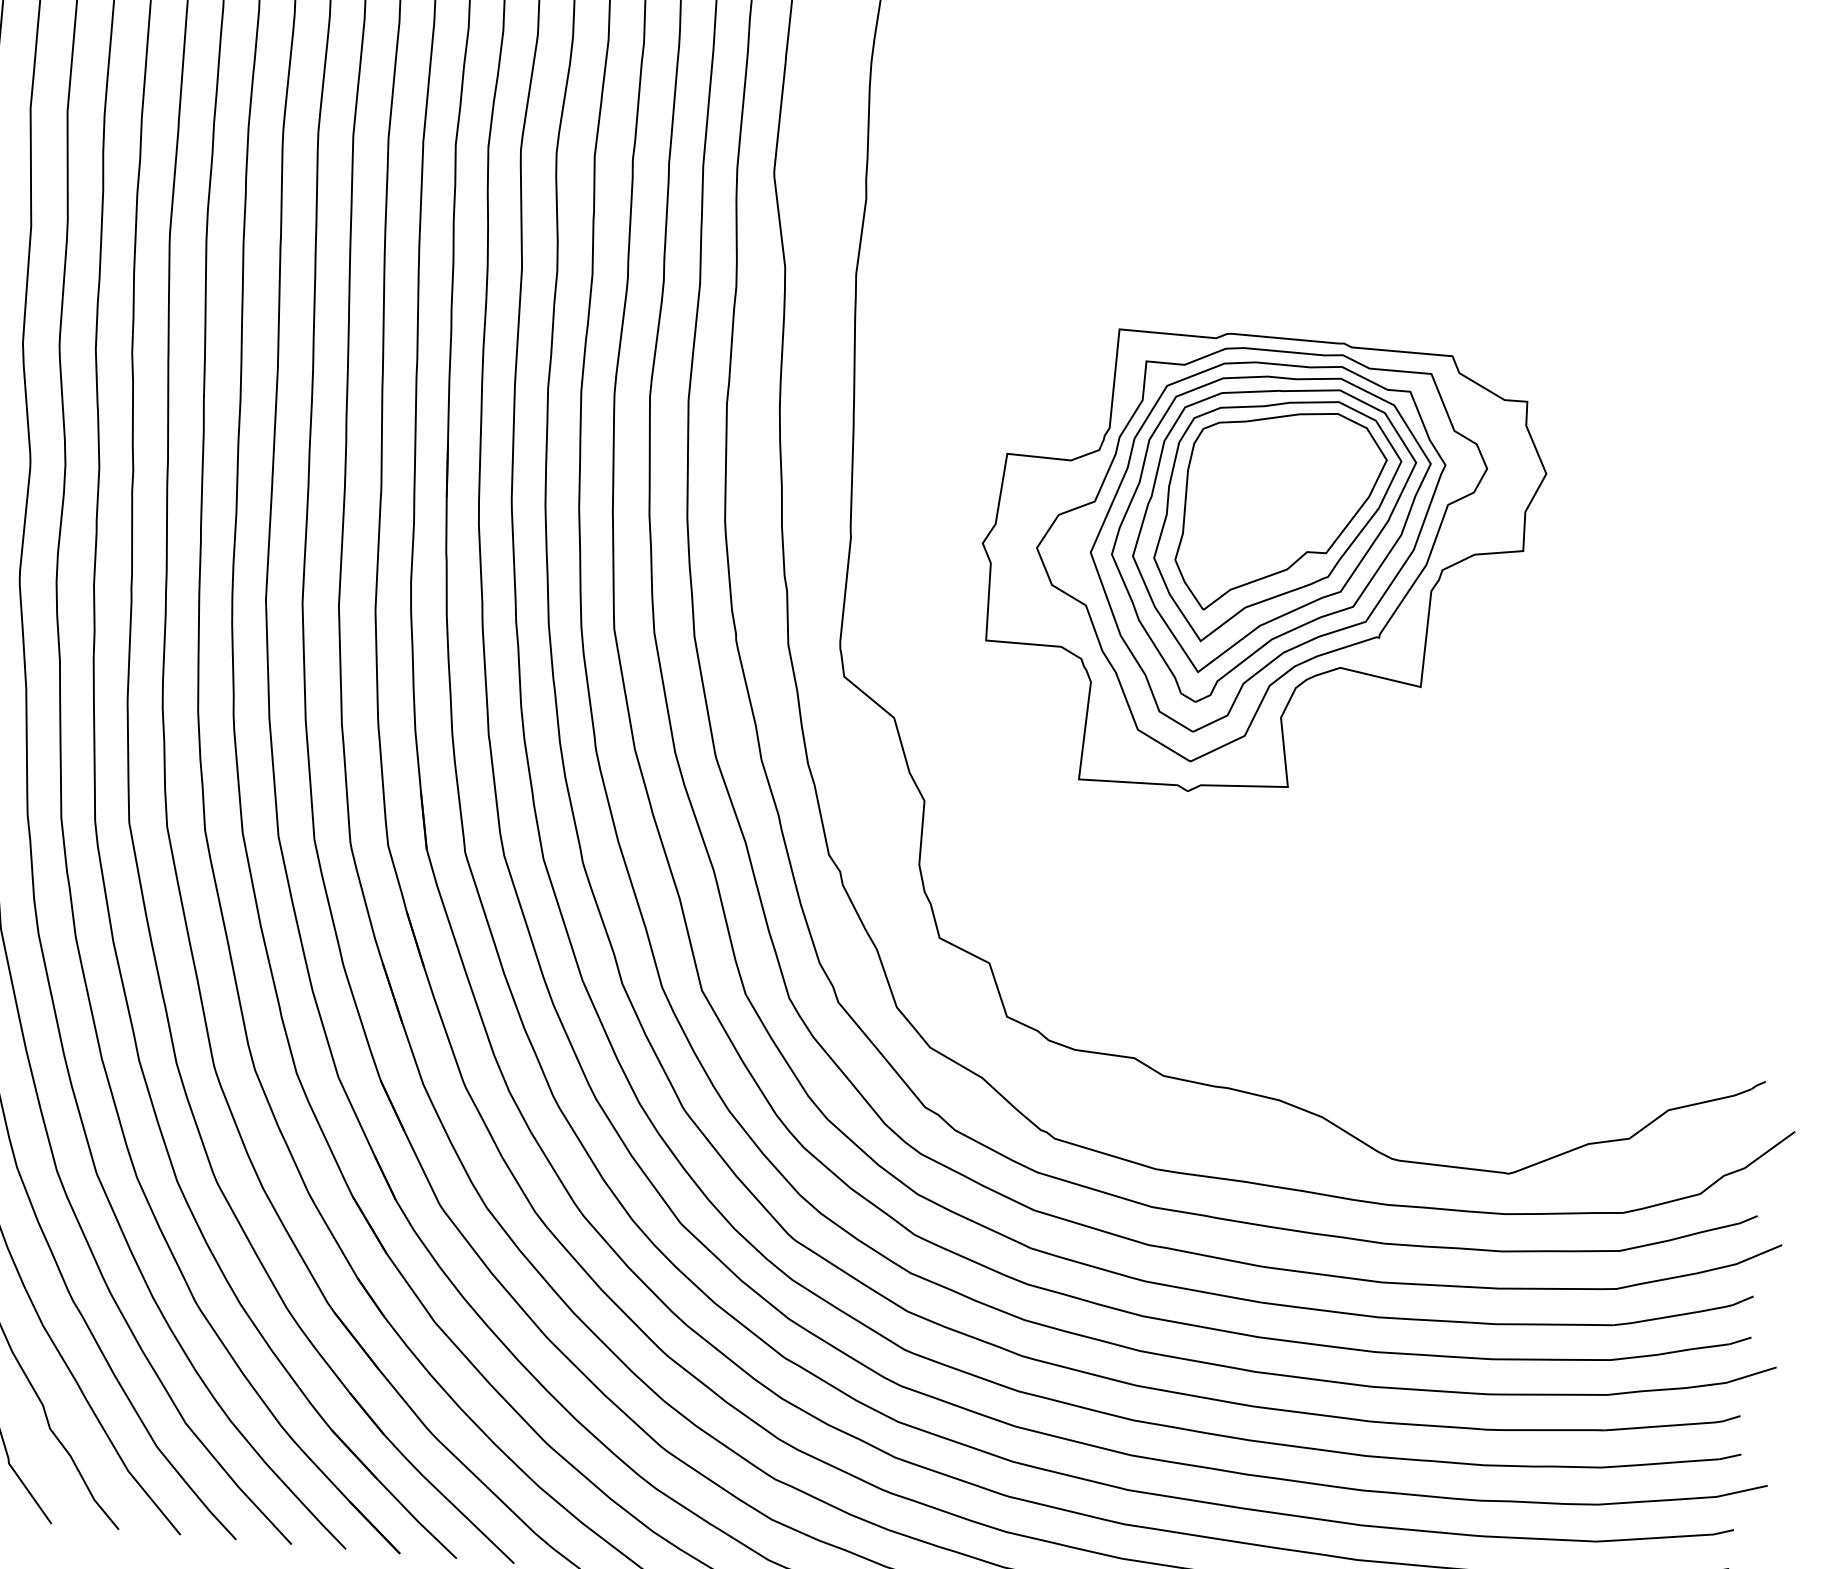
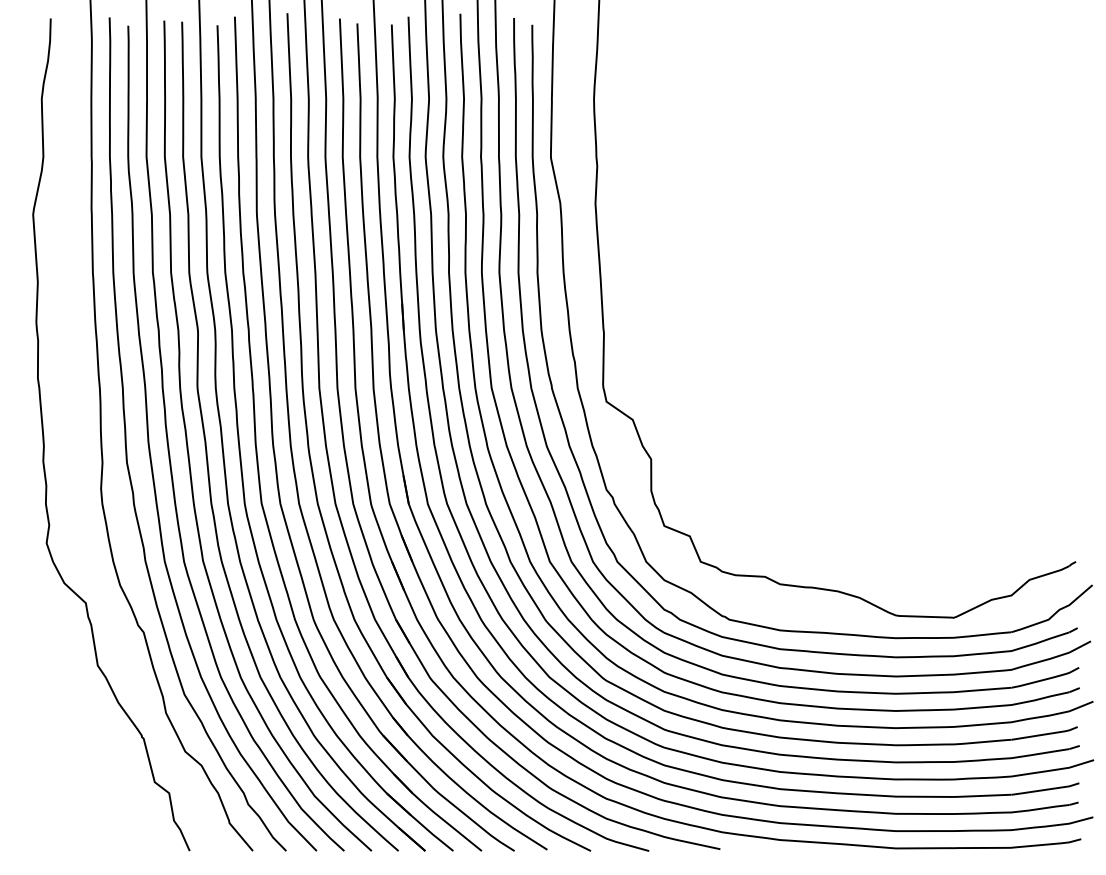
part: (1258, 567) -> (805, 330), removed

